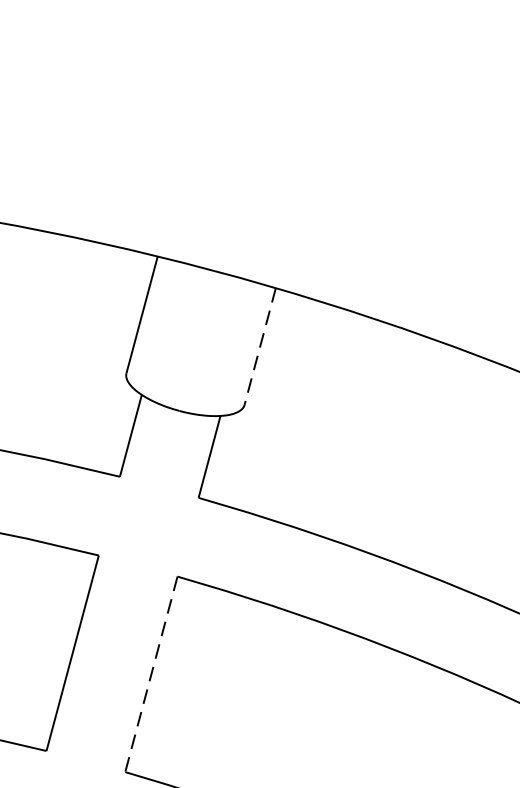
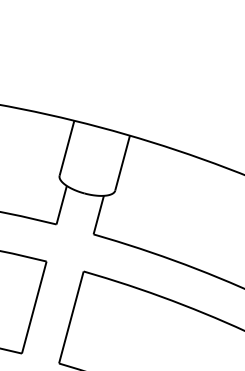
line: (260, 347) -> (122, 163), dashed -> solid
line: (151, 674) -> (71, 317), dashed -> solid

